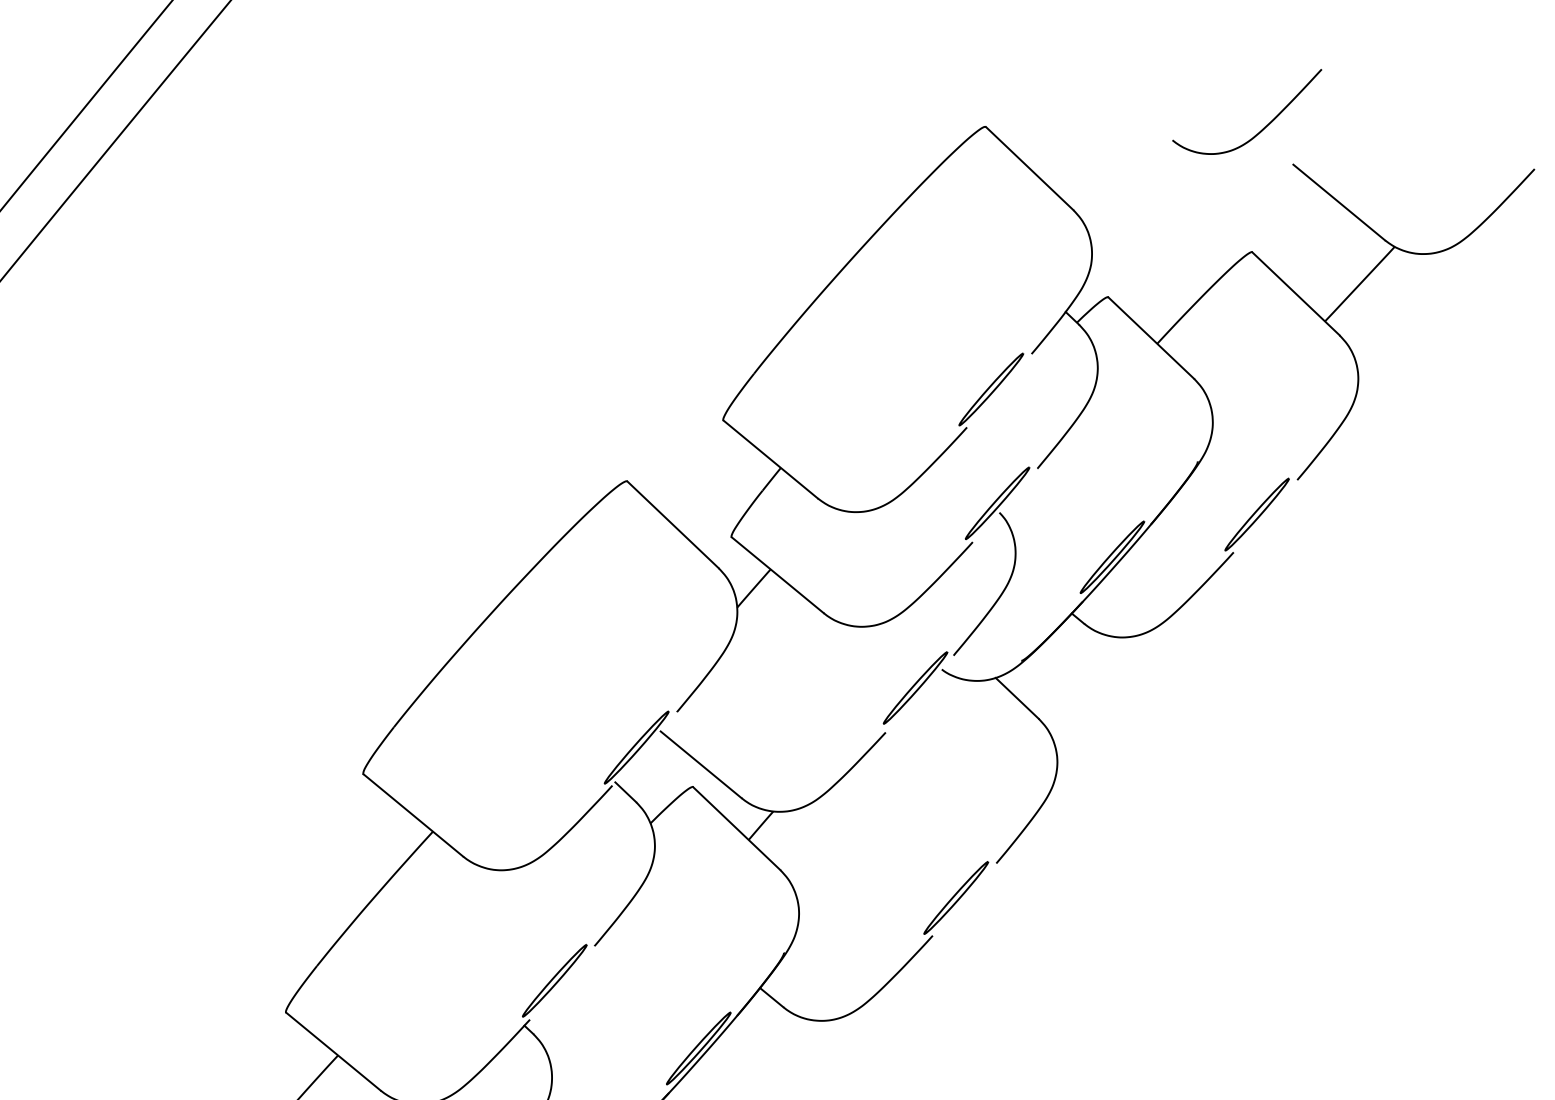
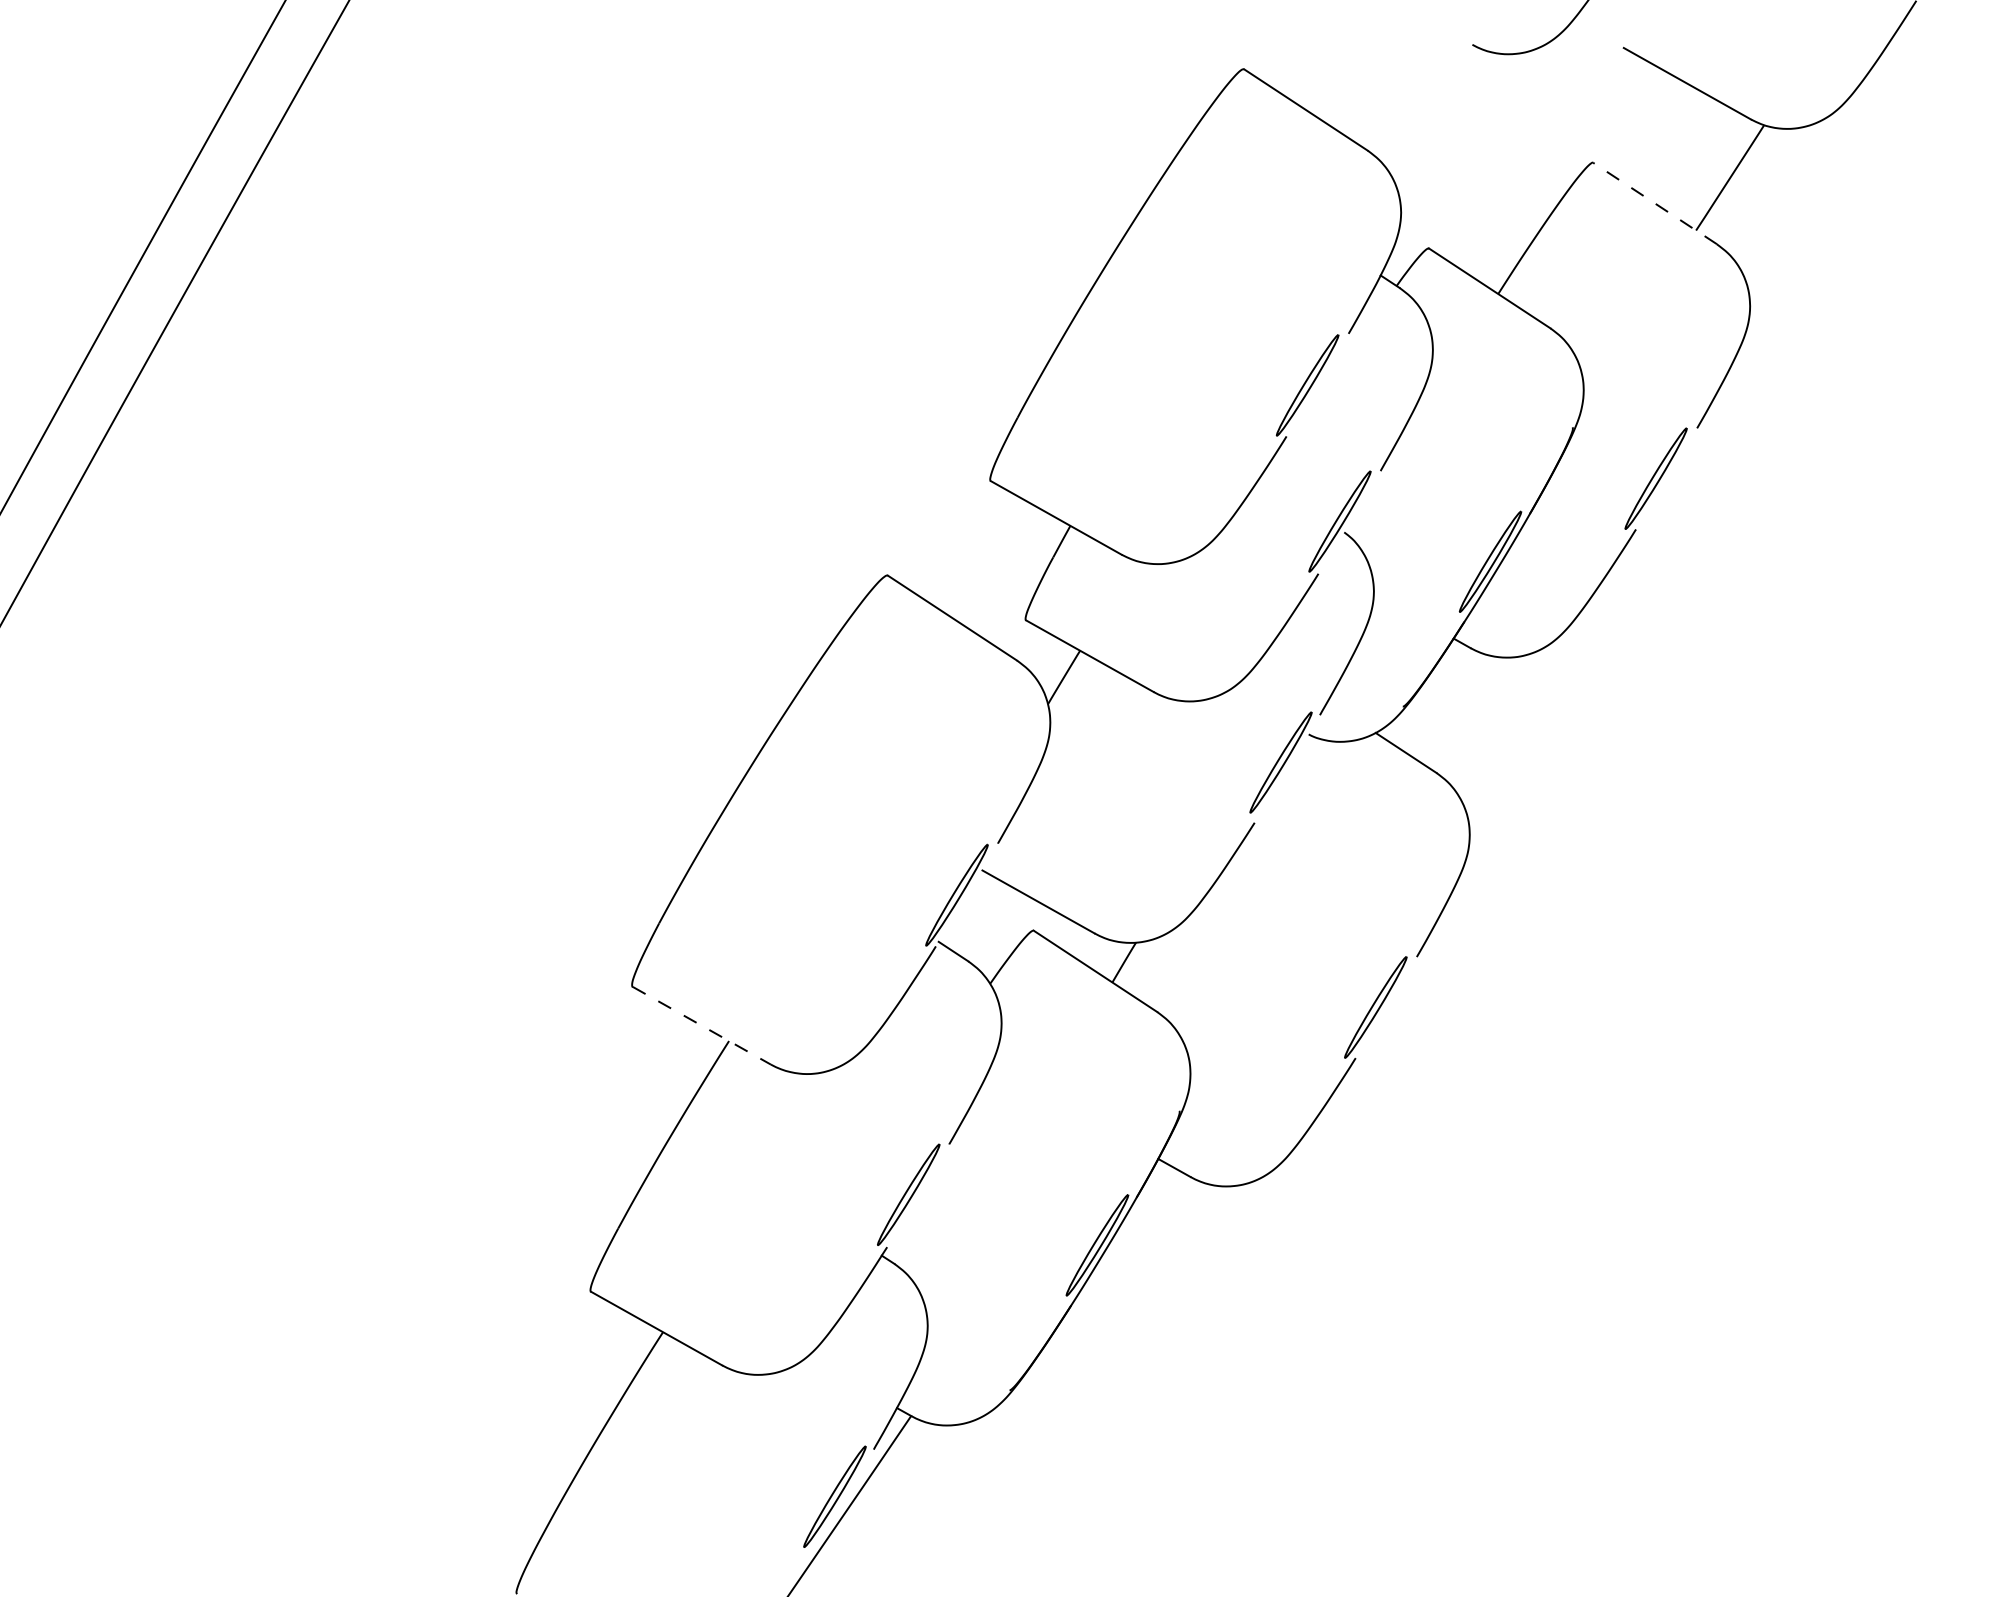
line: (1296, 293) -> (1655, 203), solid -> dashed
line: (413, 816) -> (702, 1026), solid -> dashed

